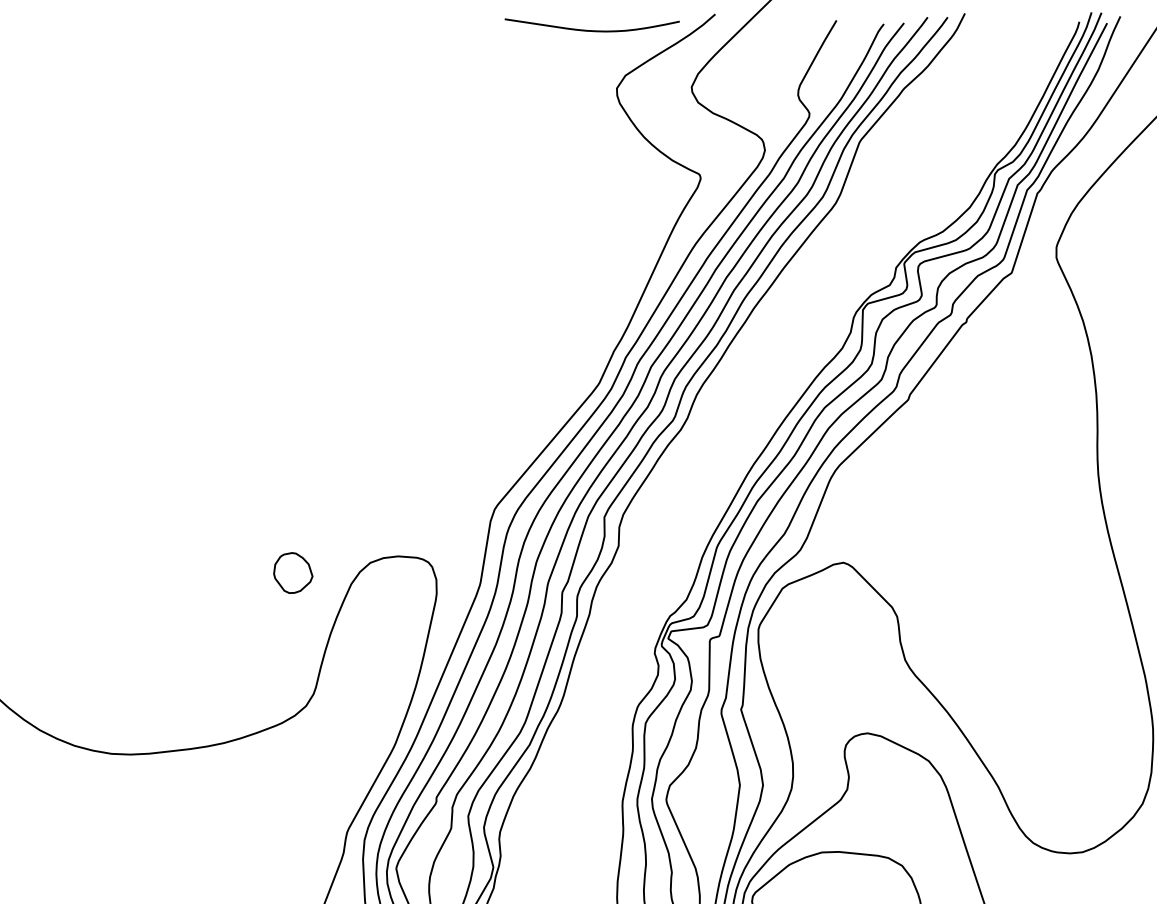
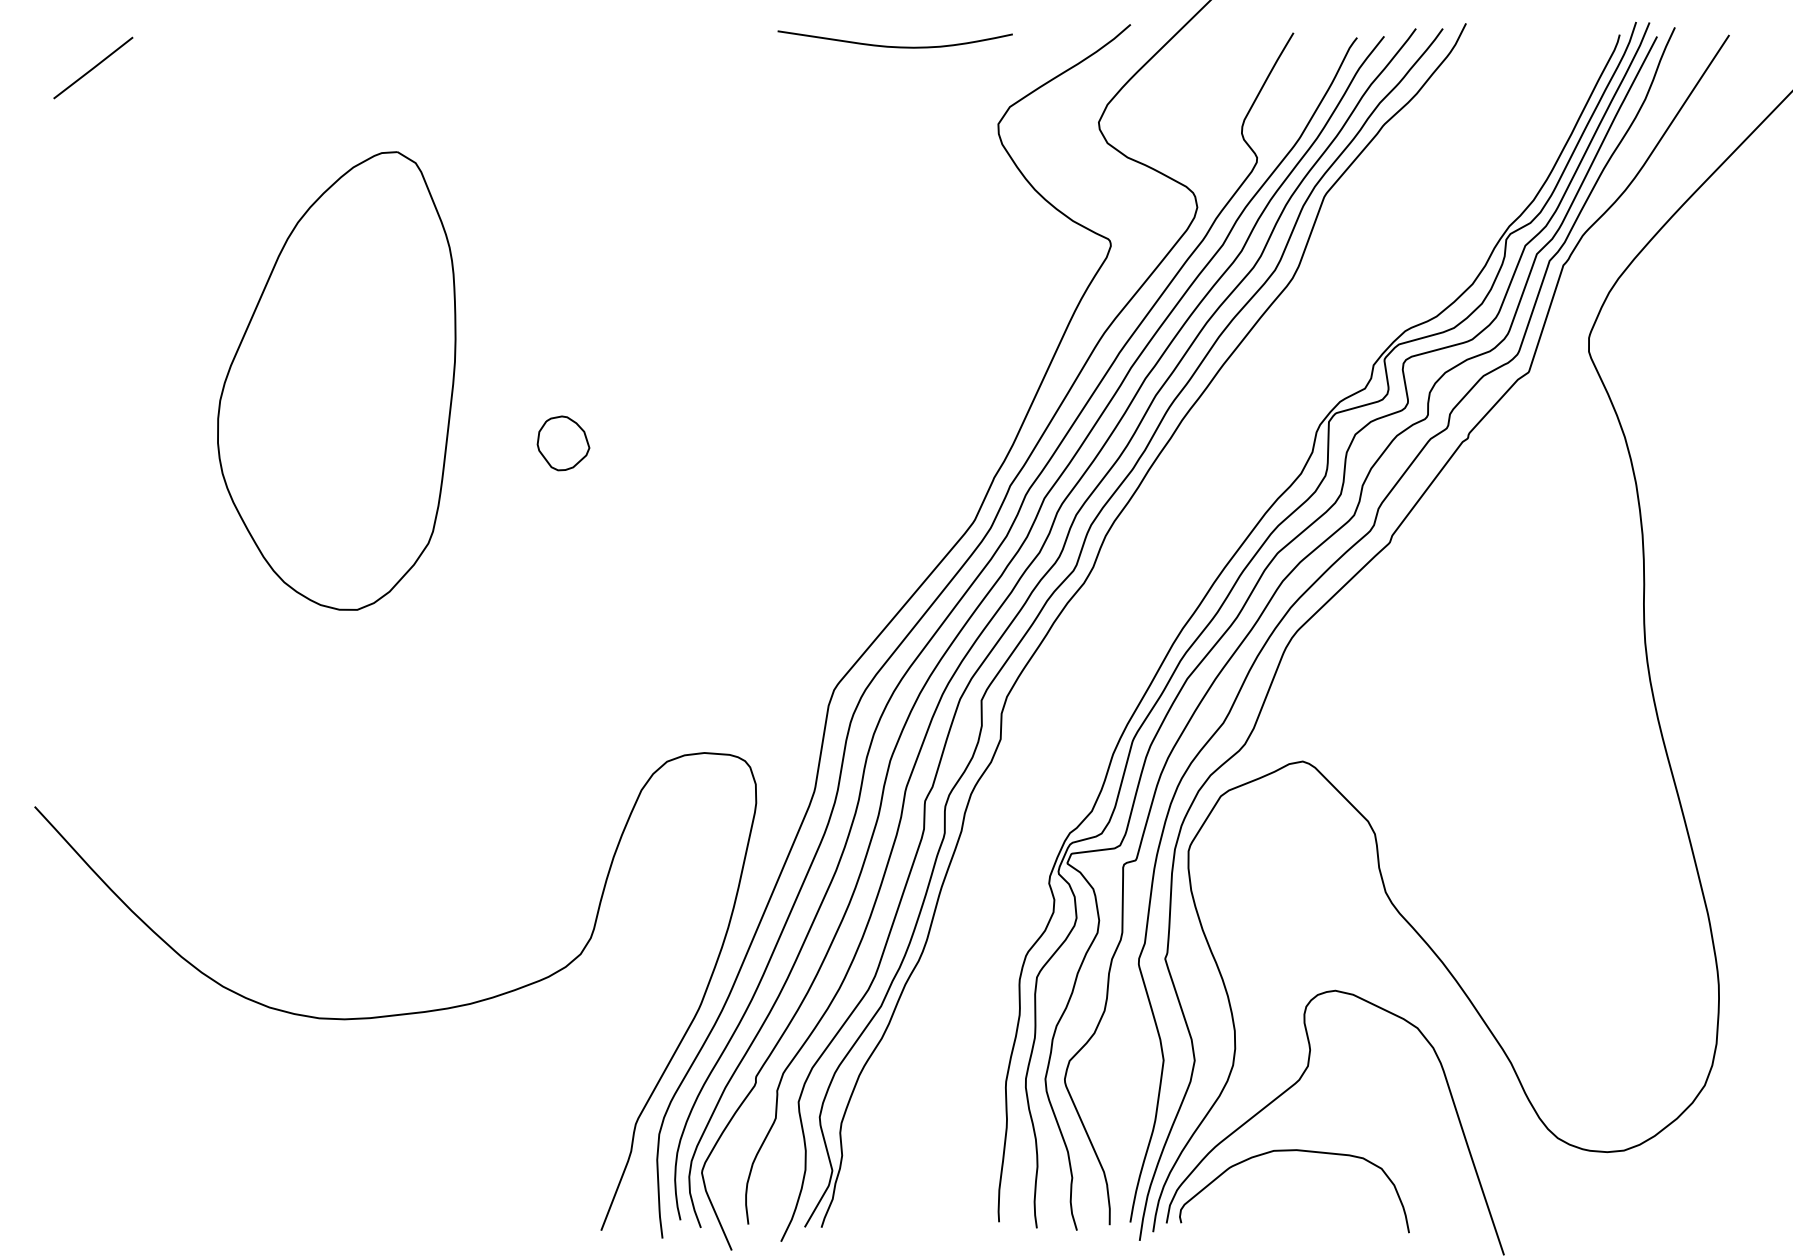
curve: (591, 30) -> (894, 46), moved
part: (124, 279) -> (336, 380), added
part: (293, 573) -> (563, 443), moved

